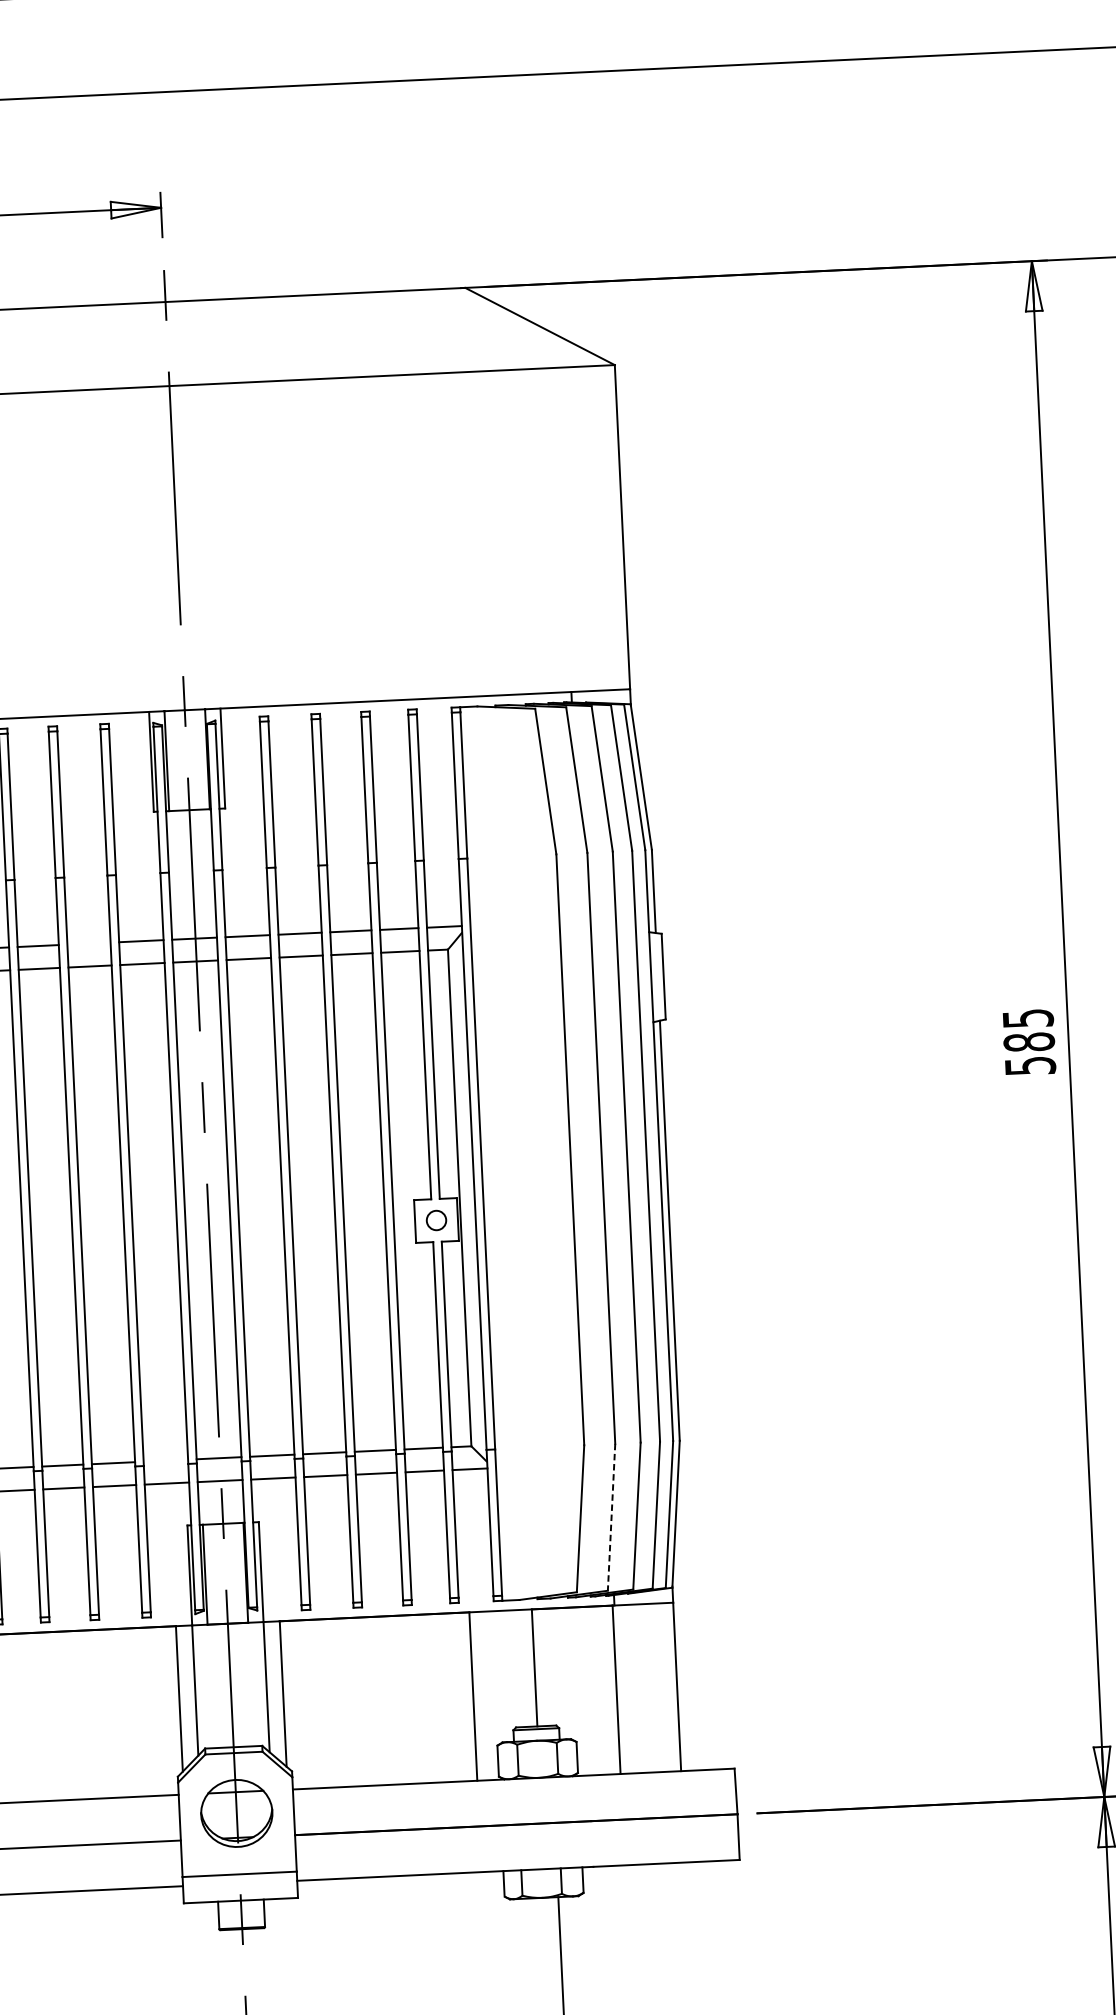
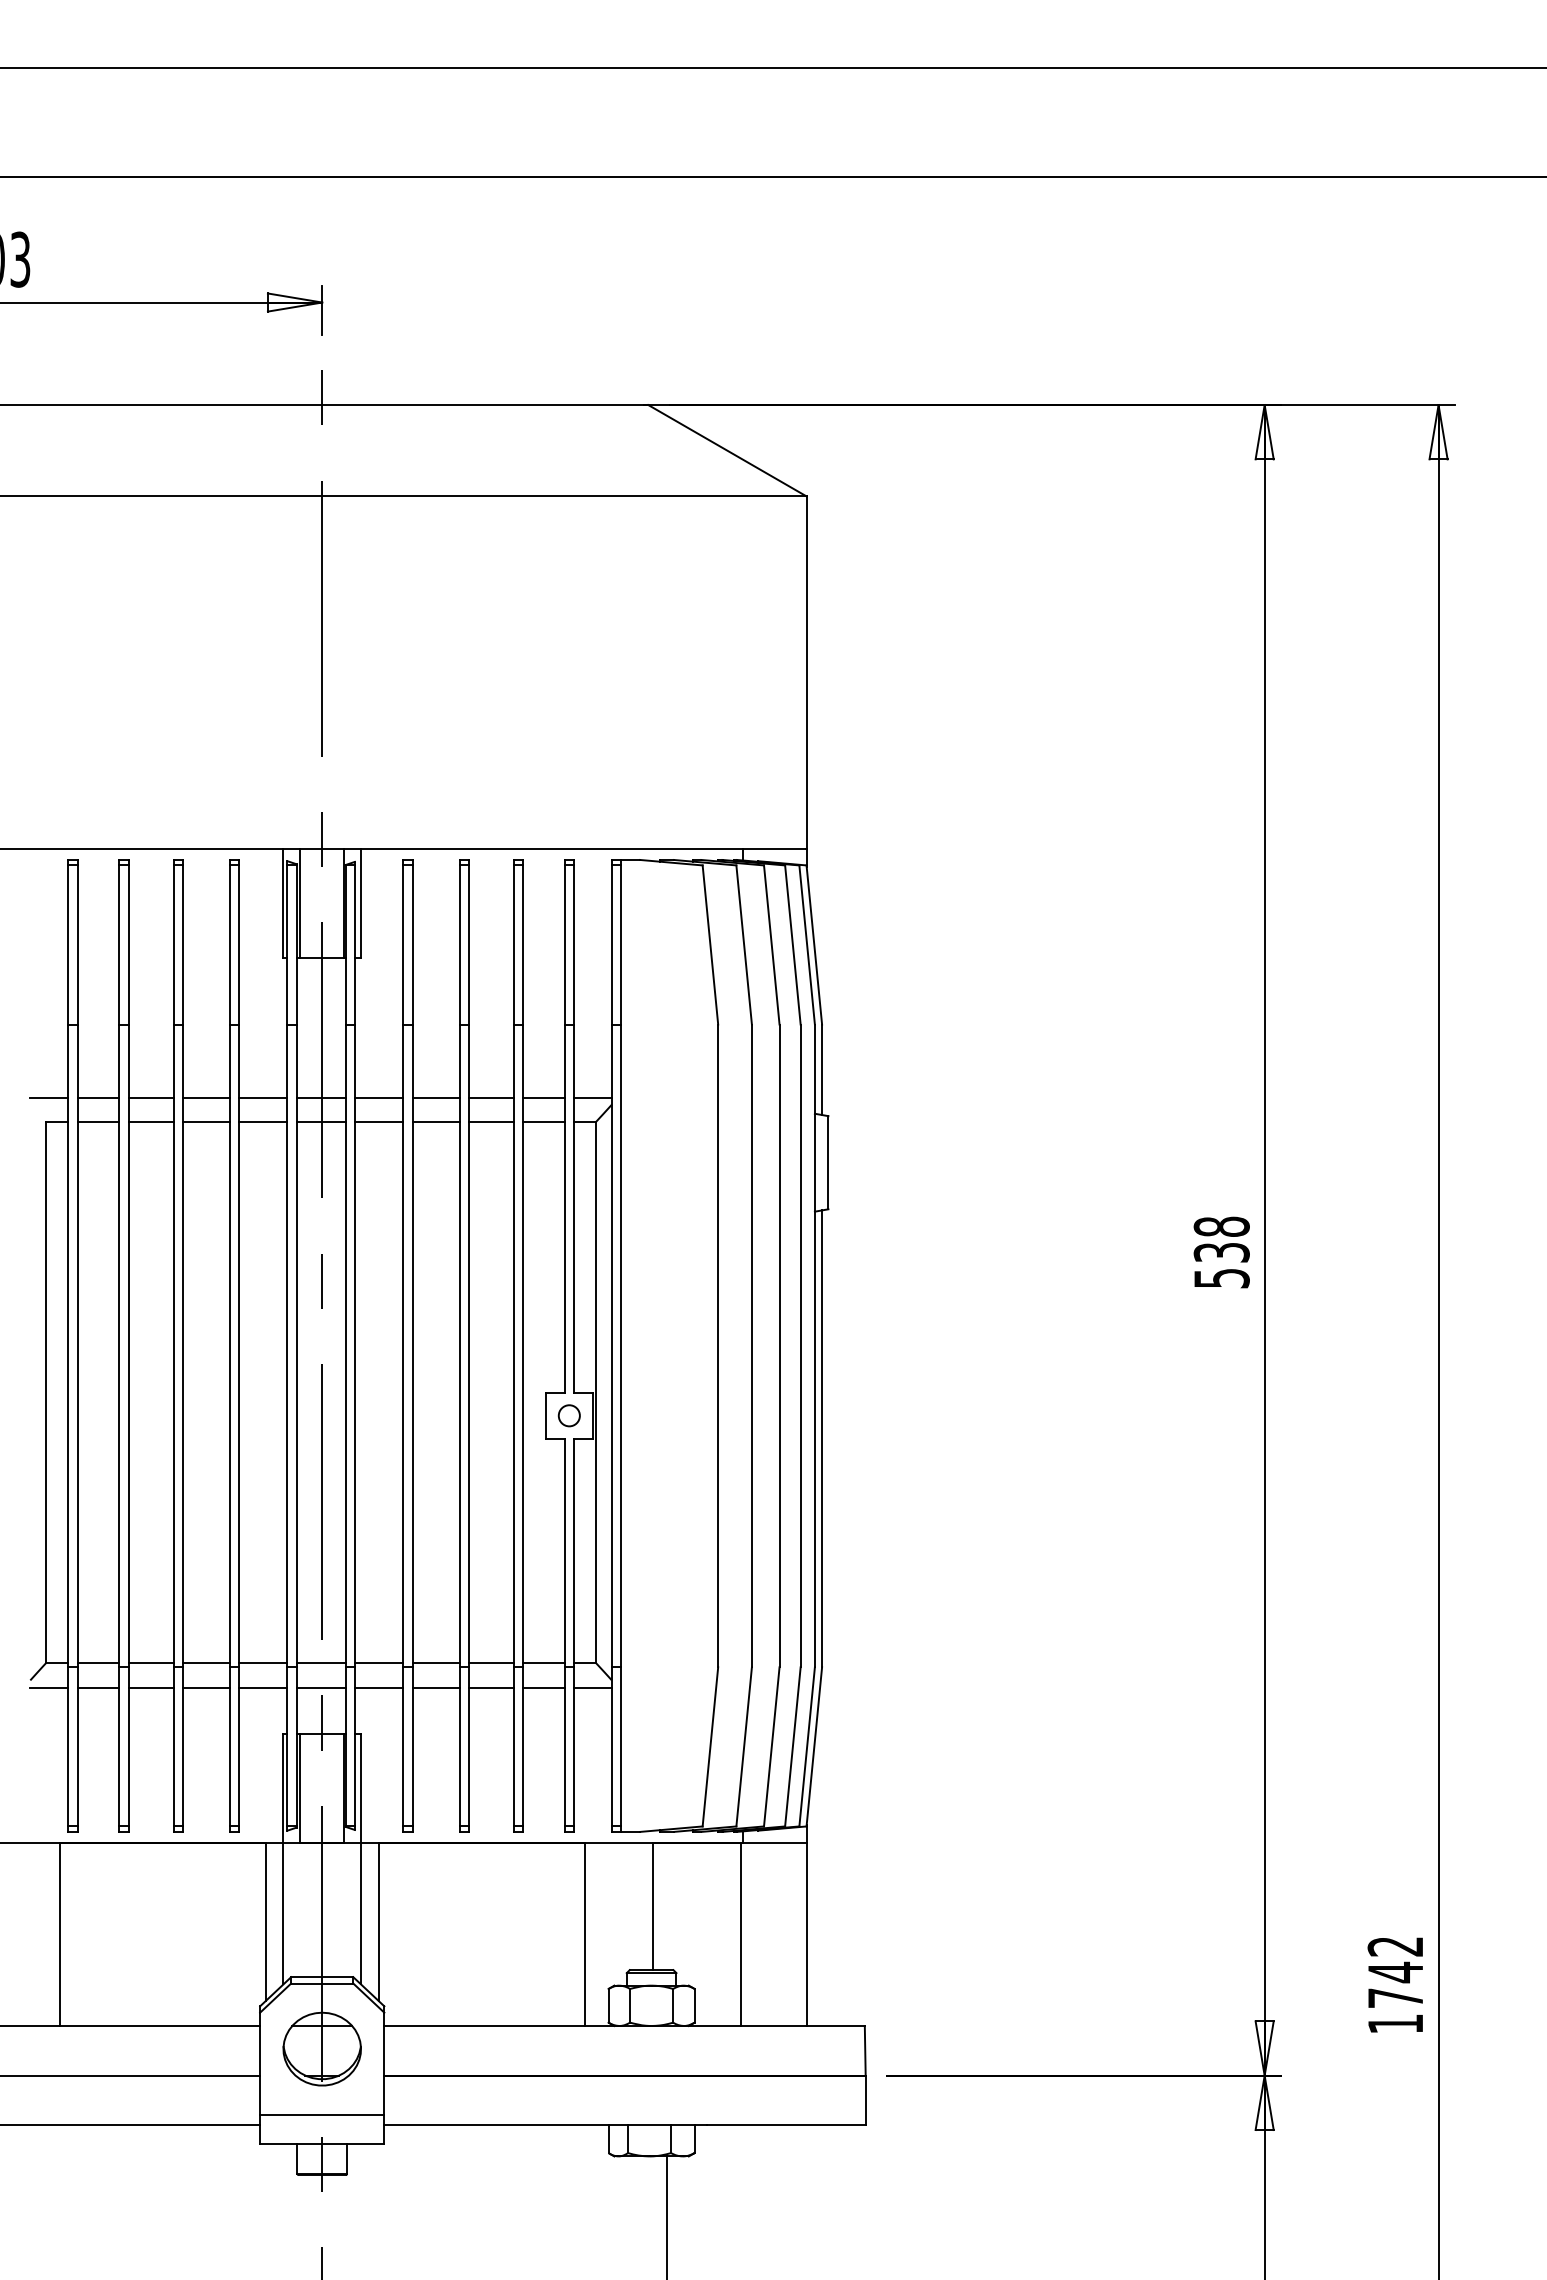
line: (88, 943) -> (205, 1097), added
text: (1028, 1030) -> (1221, 1239), 585 -> 538
line: (166, 1460) -> (263, 1662), added
line: (611, 1516) -> (744, 1746), dashed -> solid

